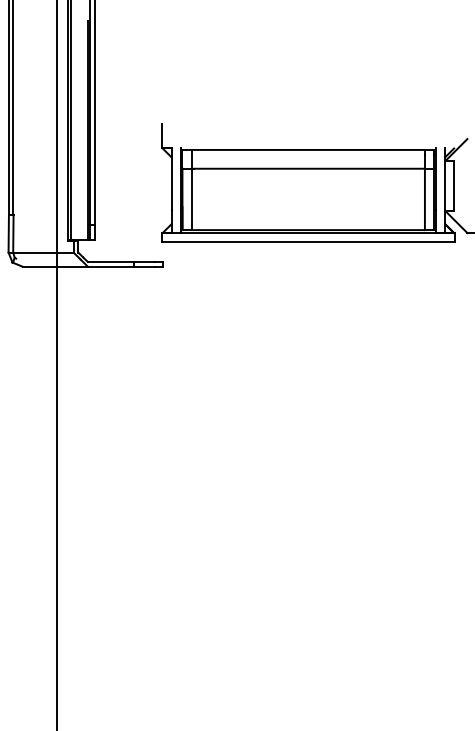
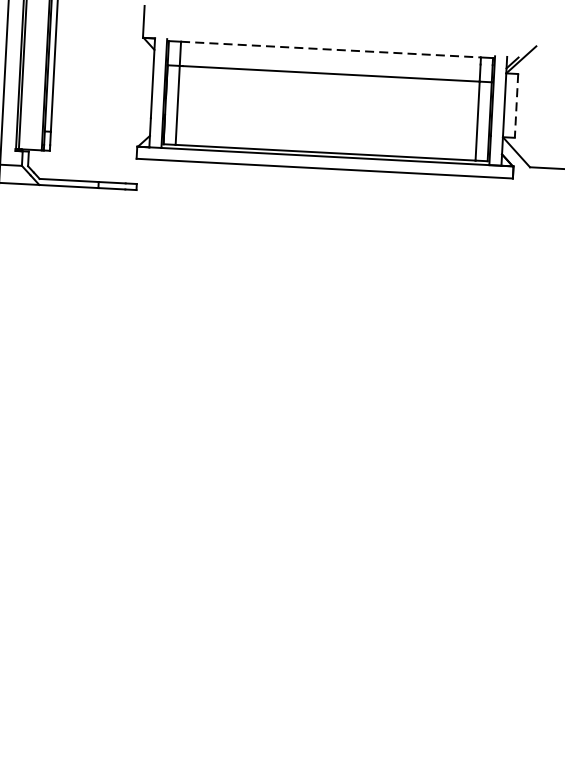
line: (308, 149) -> (331, 49), solid -> dashed
line: (454, 186) -> (516, 106), solid -> dashed

